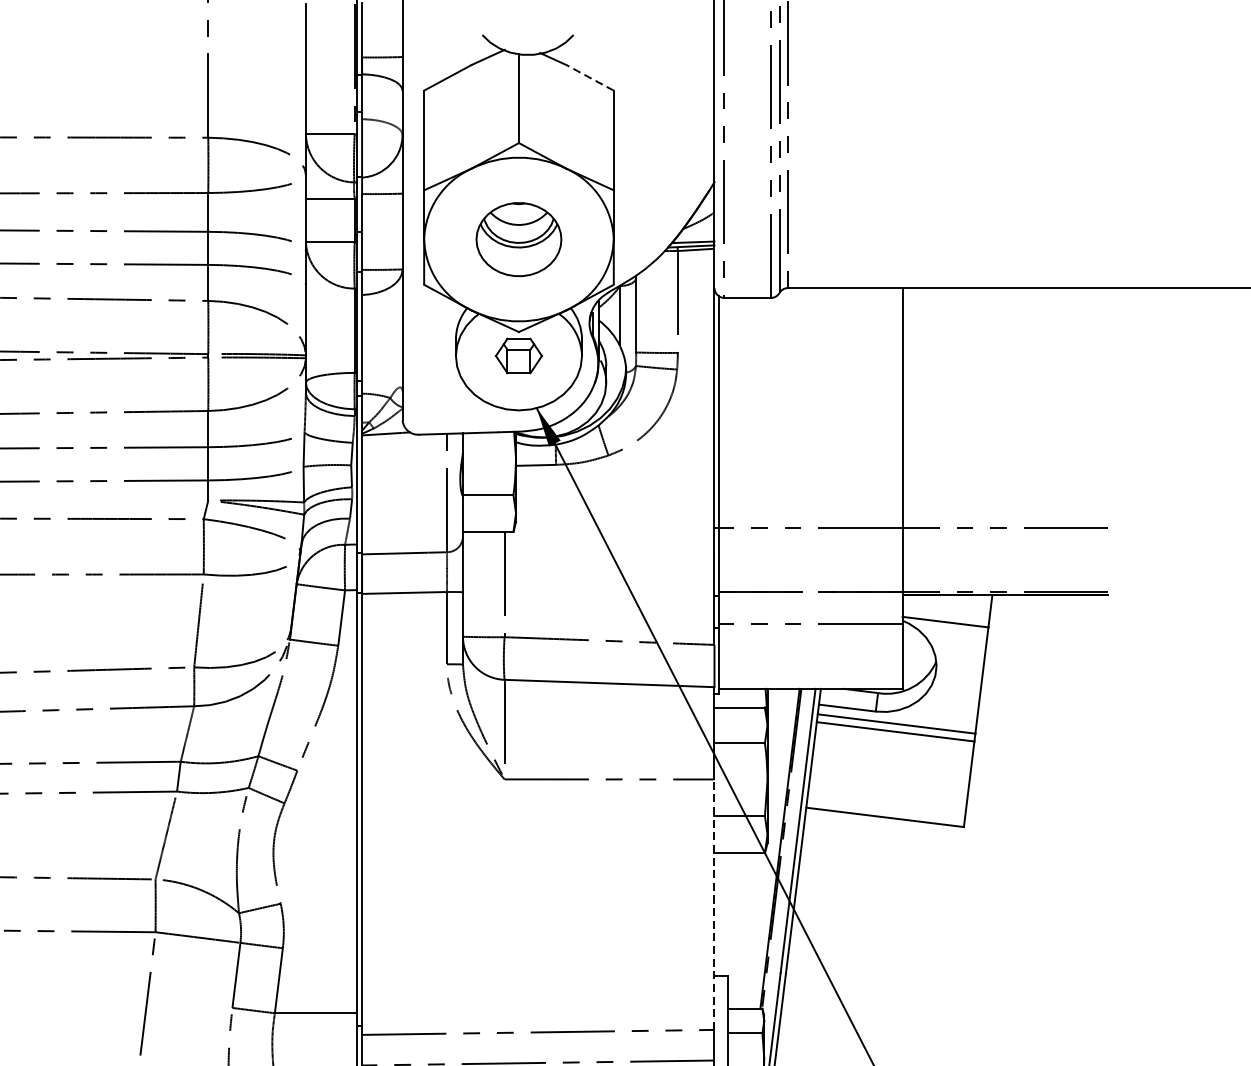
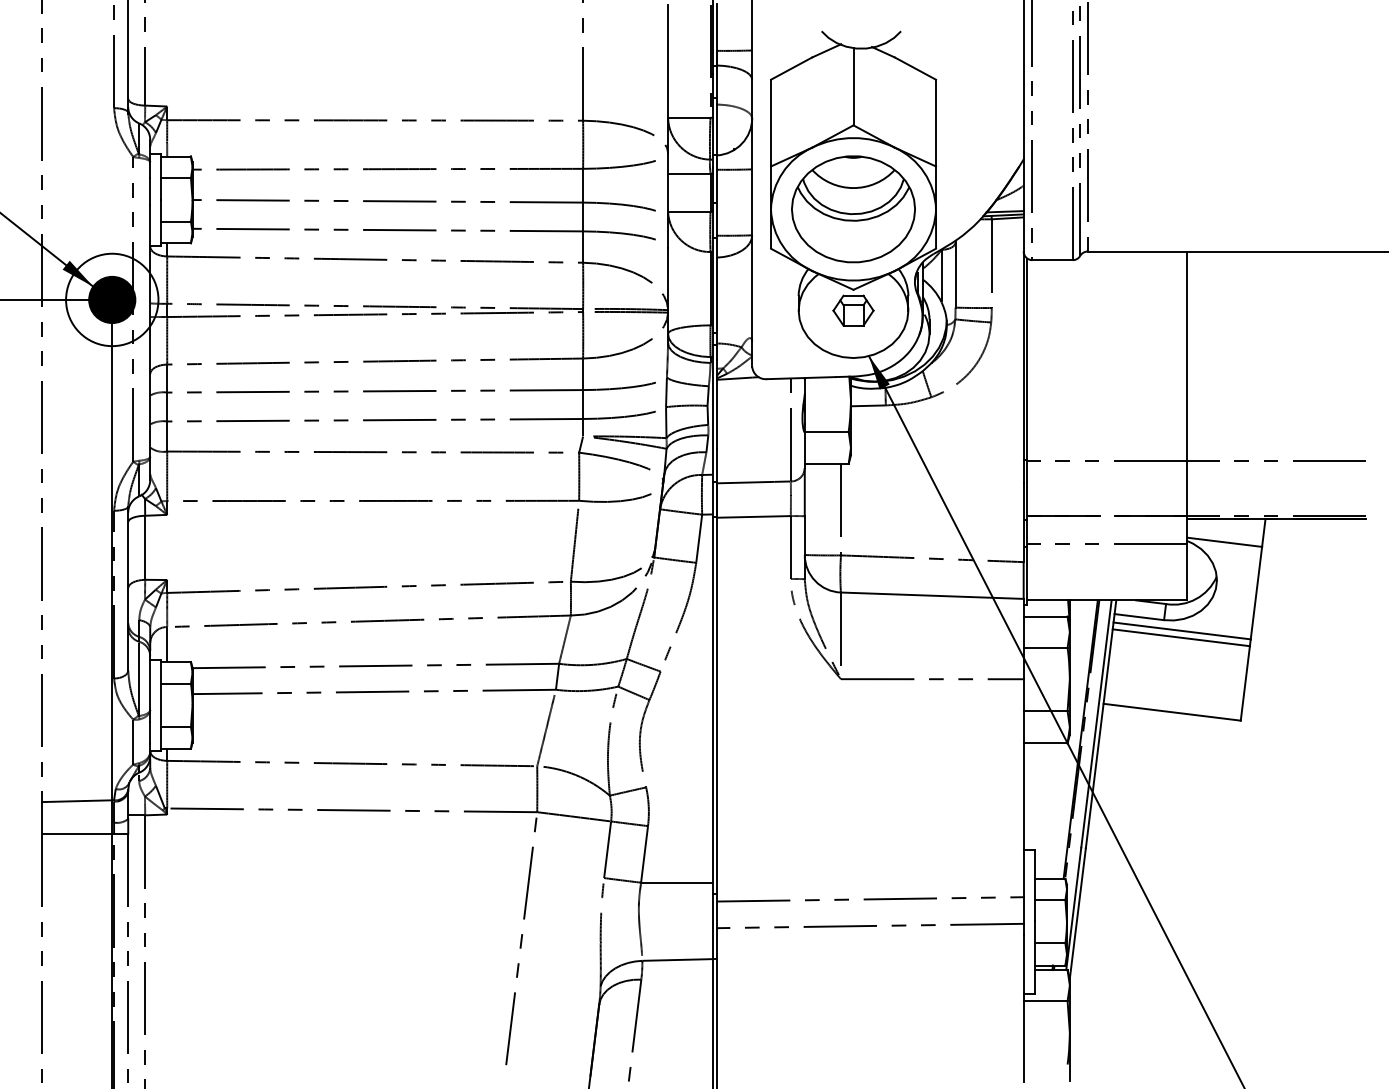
line: (589, 77) -> (914, 68), dashed -> solid
part: (518, 239) -> (853, 209), size x1.67
line: (714, 905) -> (1023, 788), dashed -> solid

